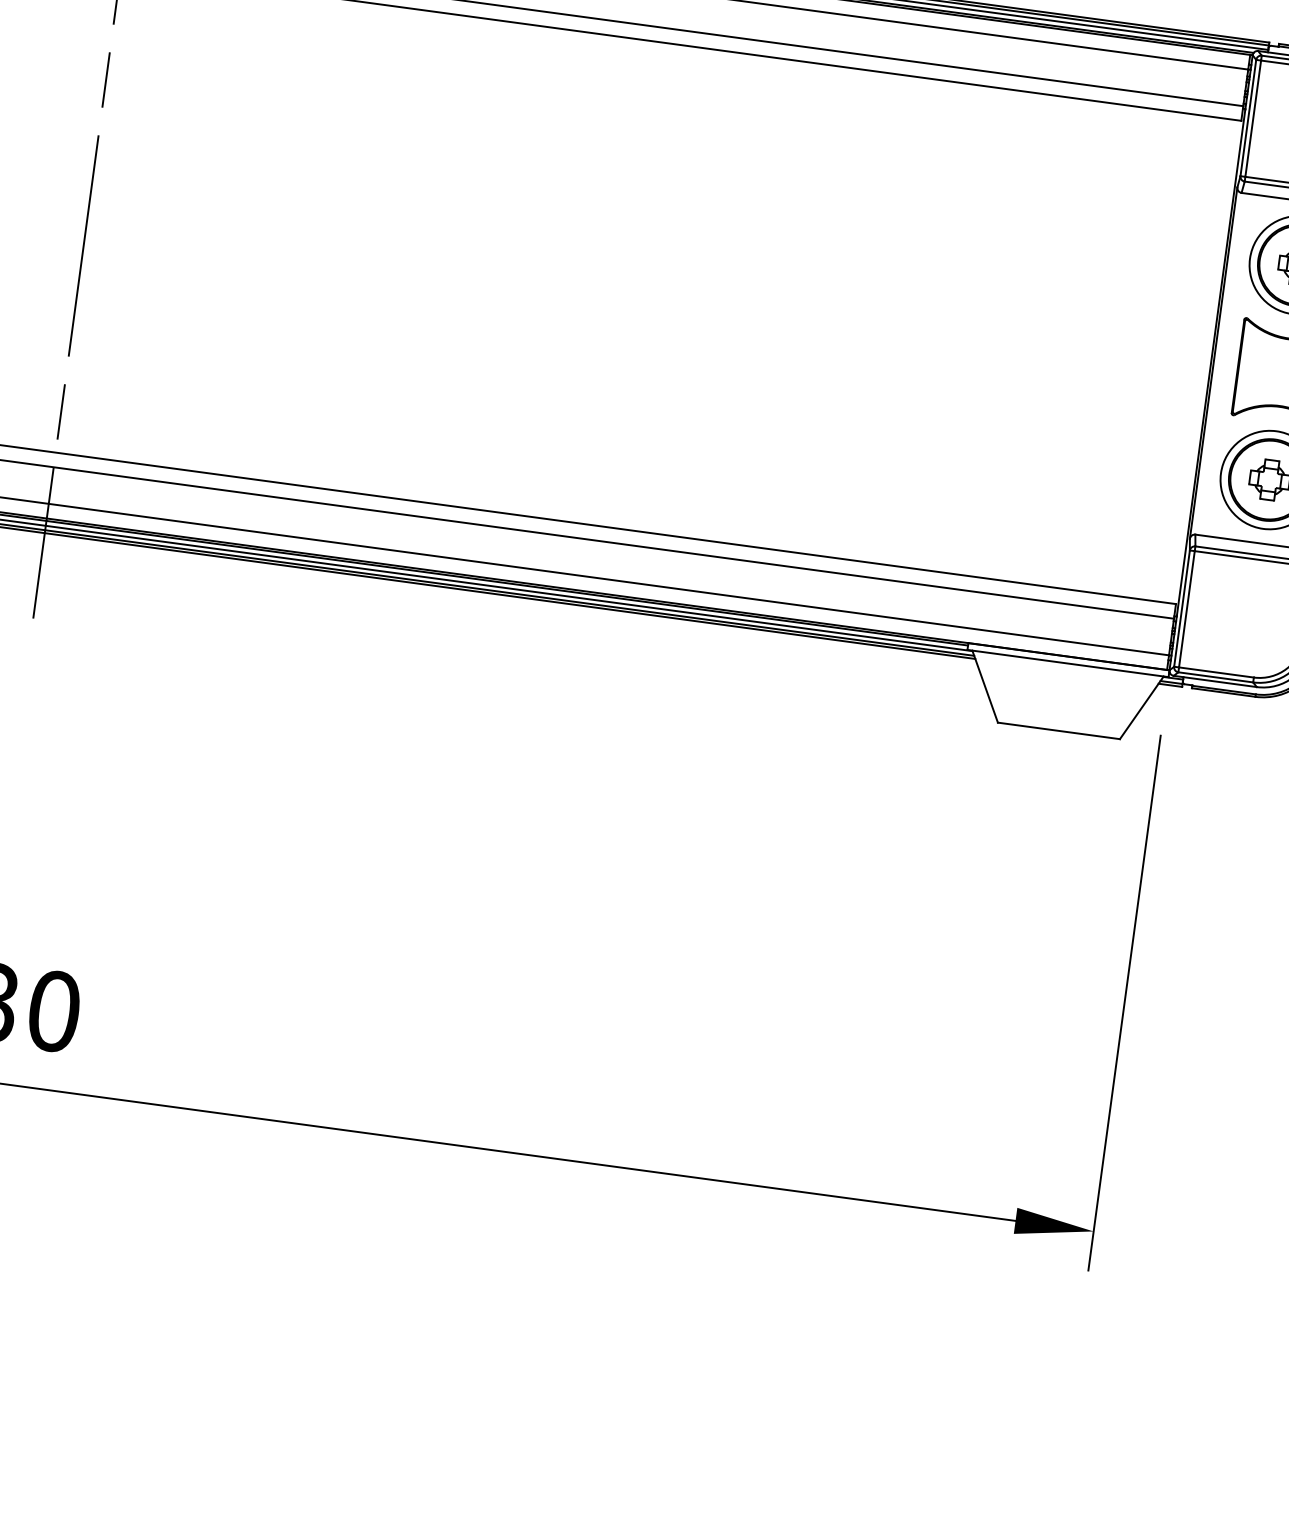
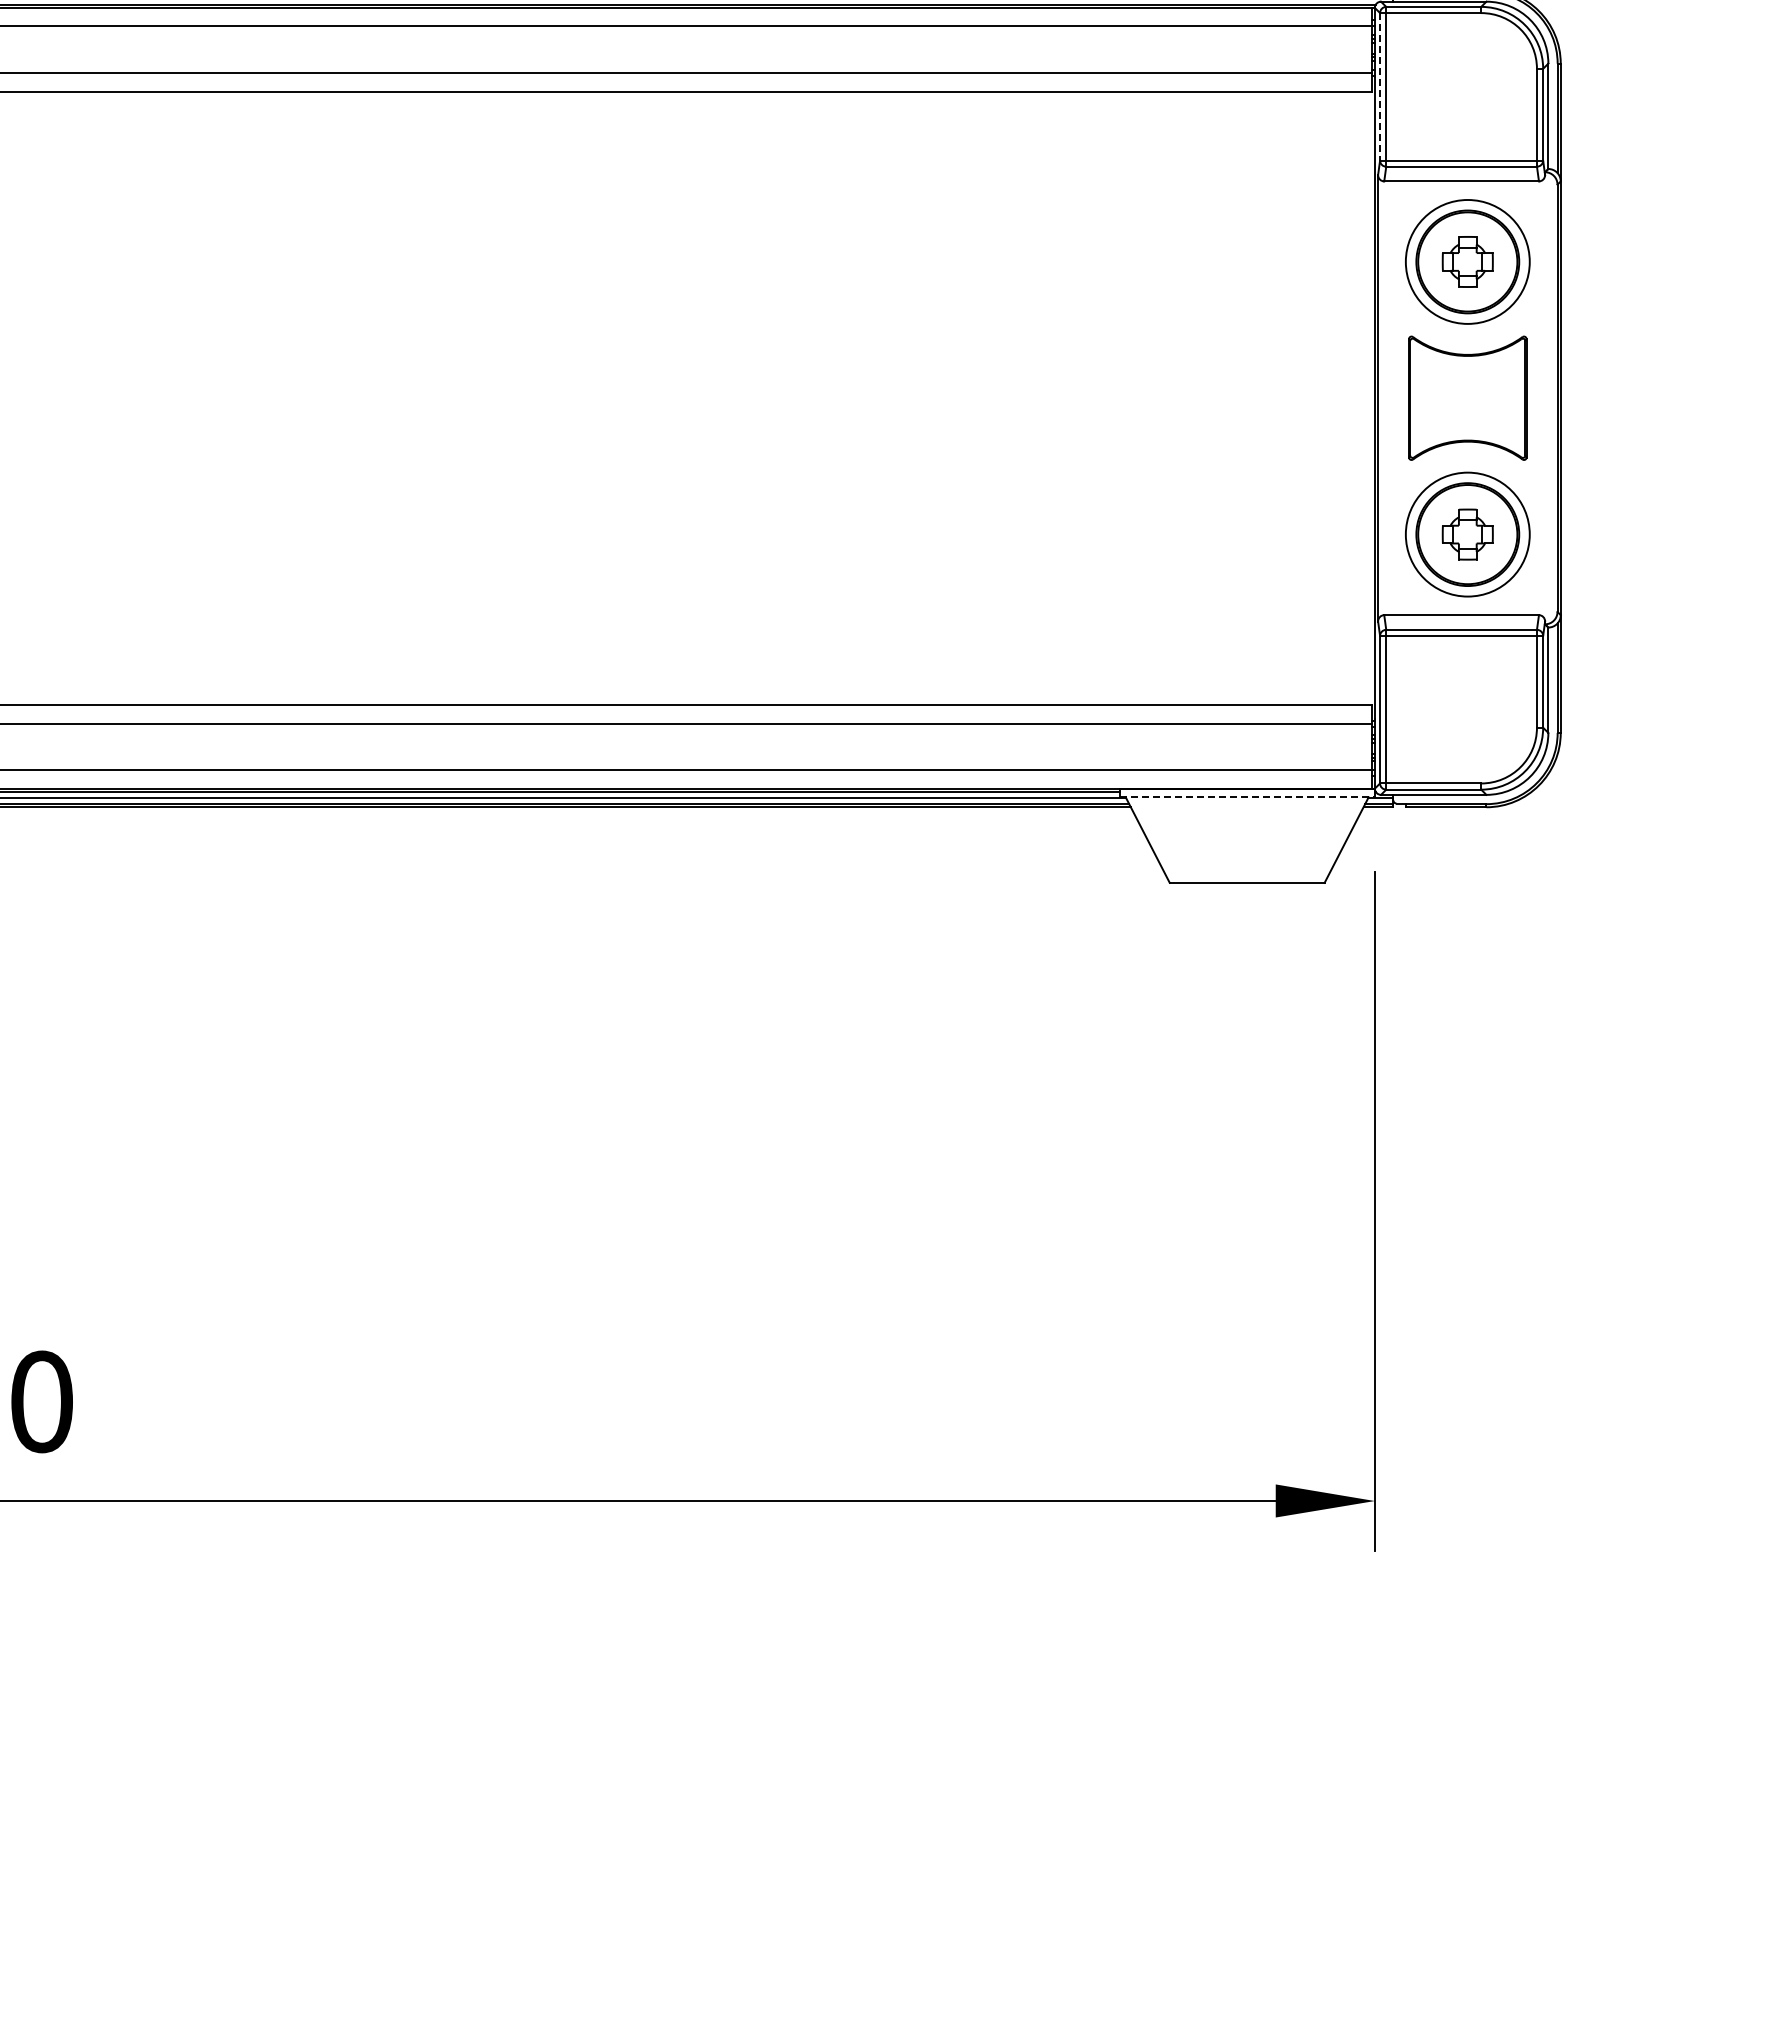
line: (1248, 117) -> (1380, 86), solid -> dashed
line: (1068, 663) -> (1247, 797), solid -> dashed

